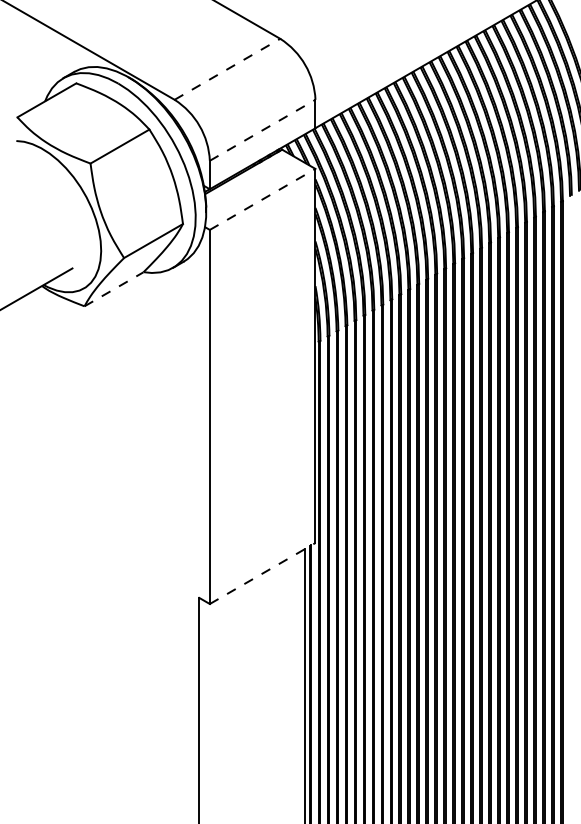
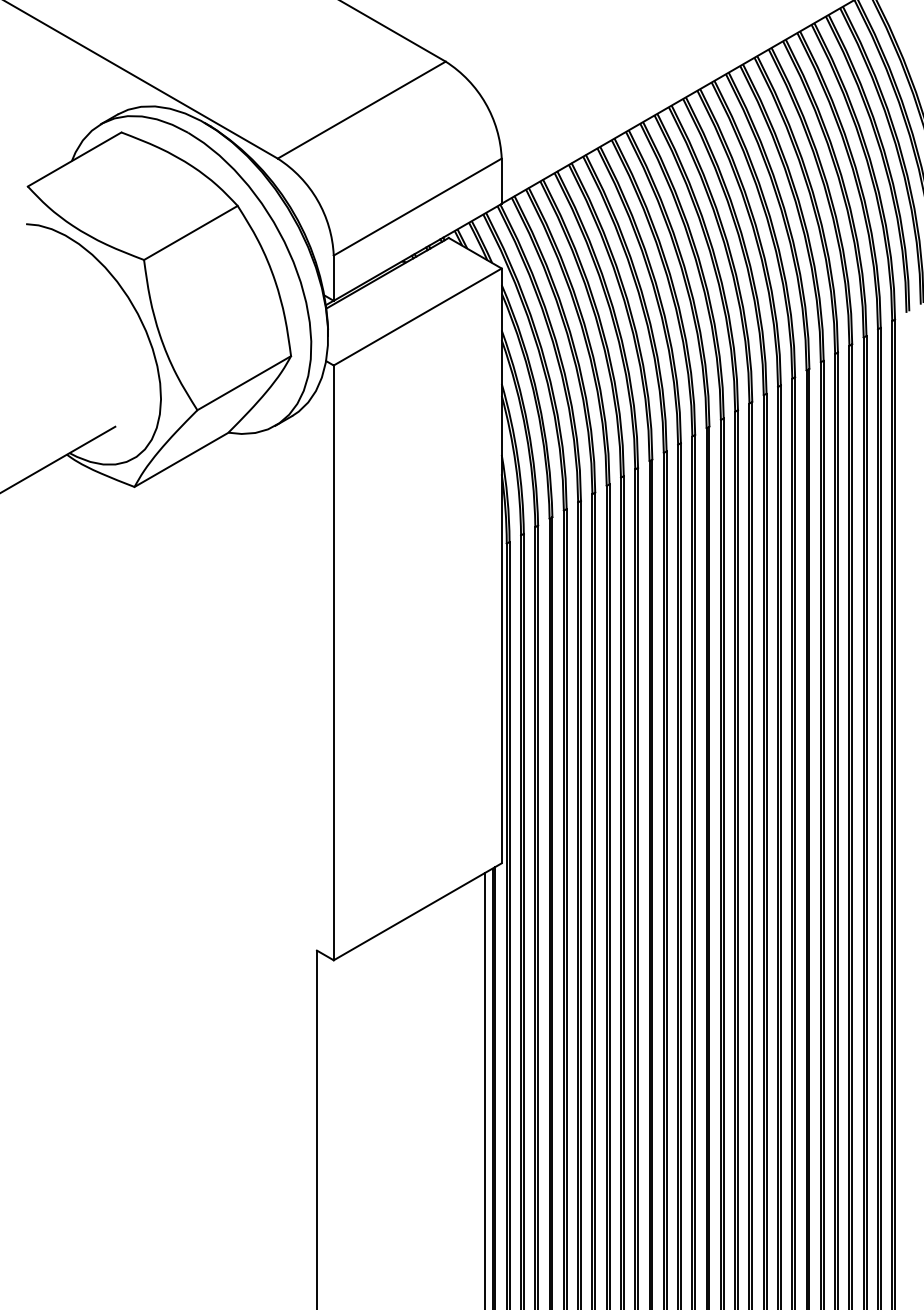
line: (227, 69) -> (361, 110), dashed -> solid
line: (262, 130) -> (417, 207), dashed -> solid
line: (262, 199) -> (417, 317), dashed -> solid
line: (114, 289) -> (182, 460), dashed -> solid
line: (262, 573) -> (417, 911), dashed -> solid

